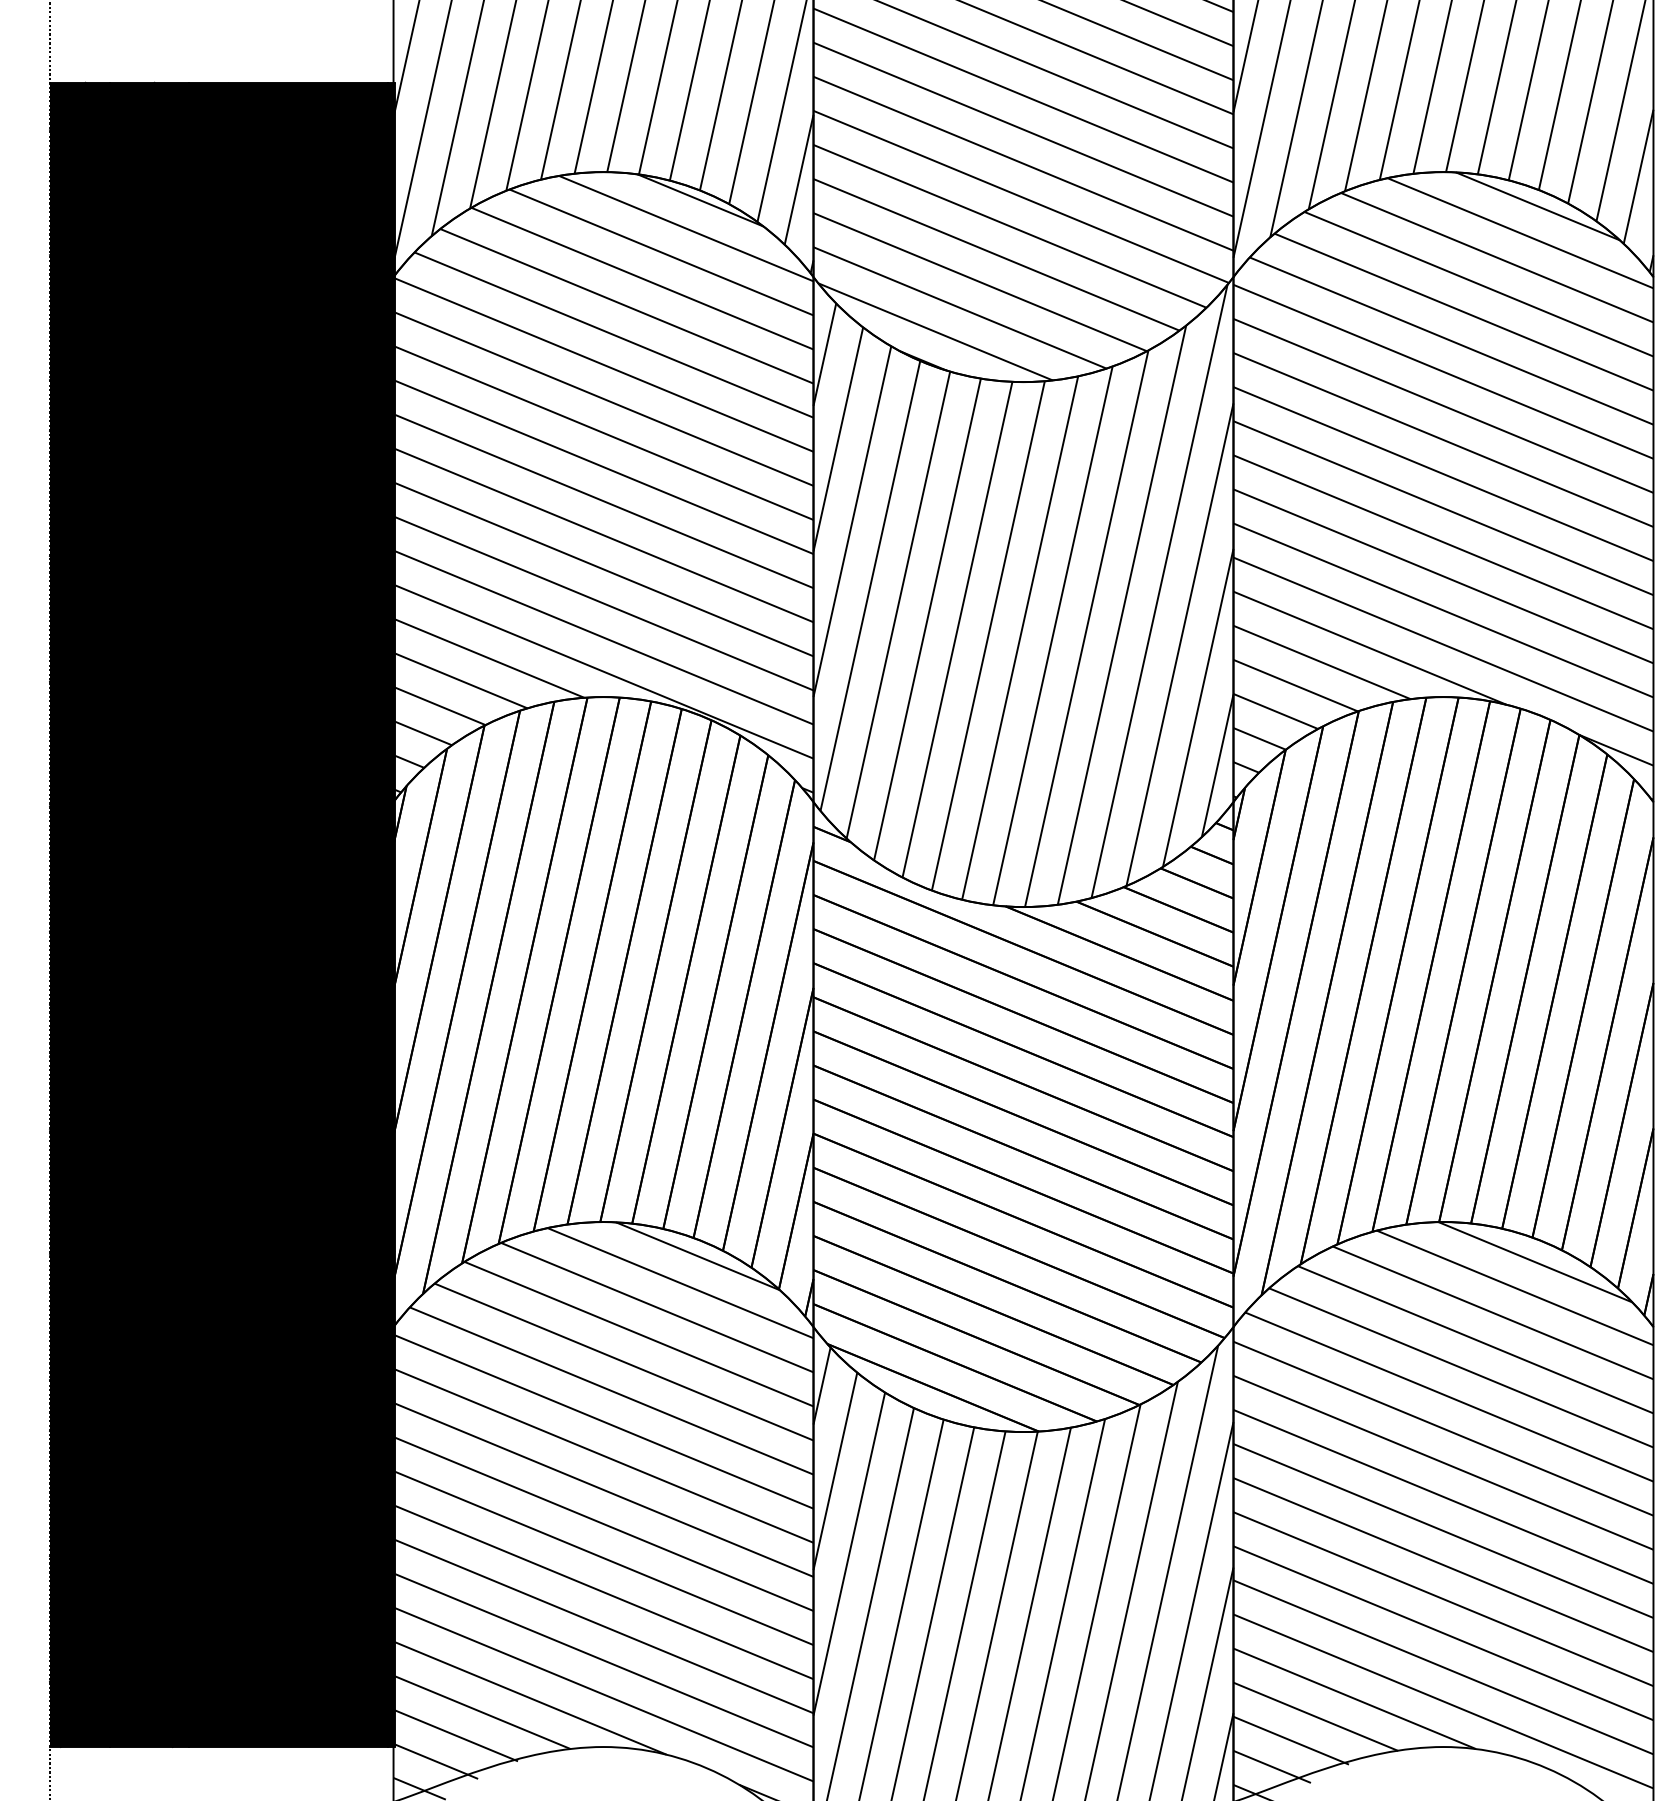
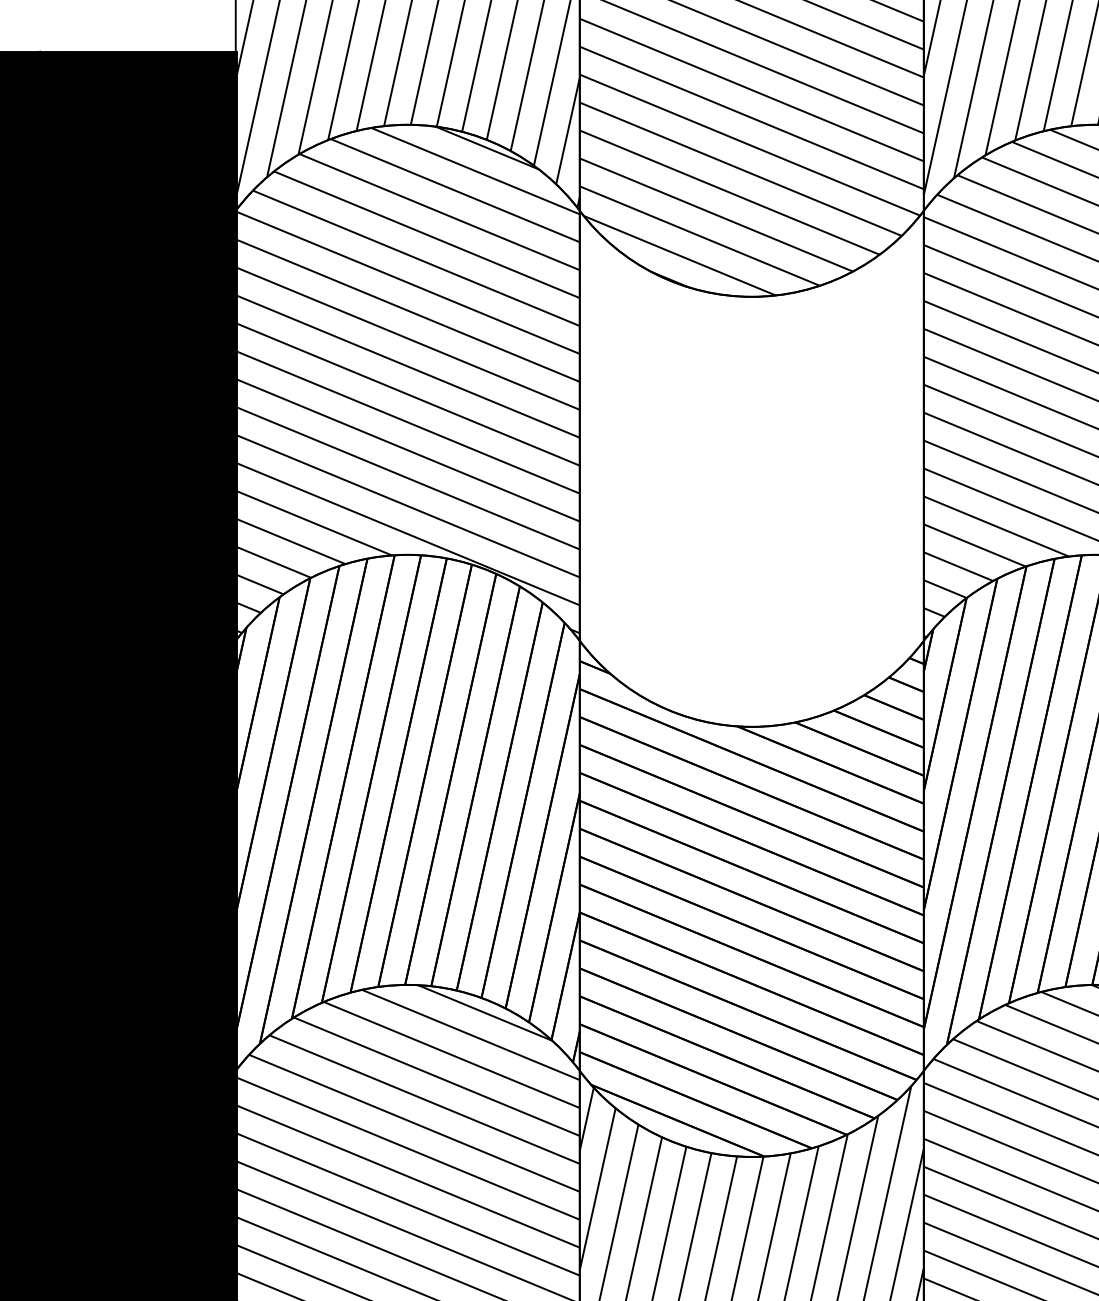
hatch: (1023, 595) -> (751, 471), removed

